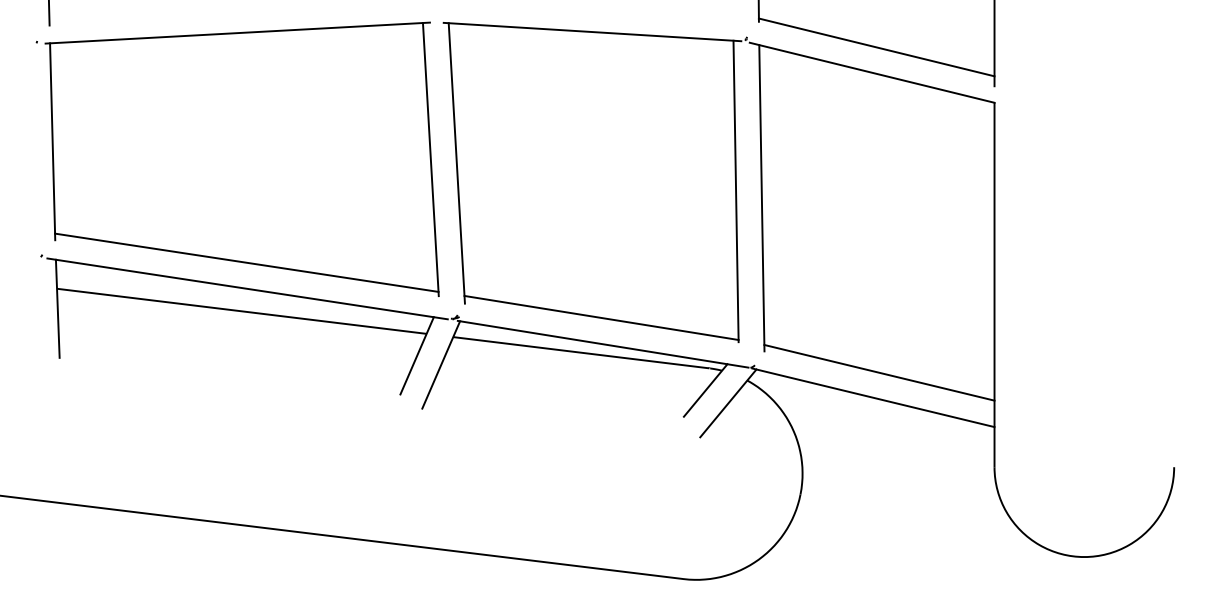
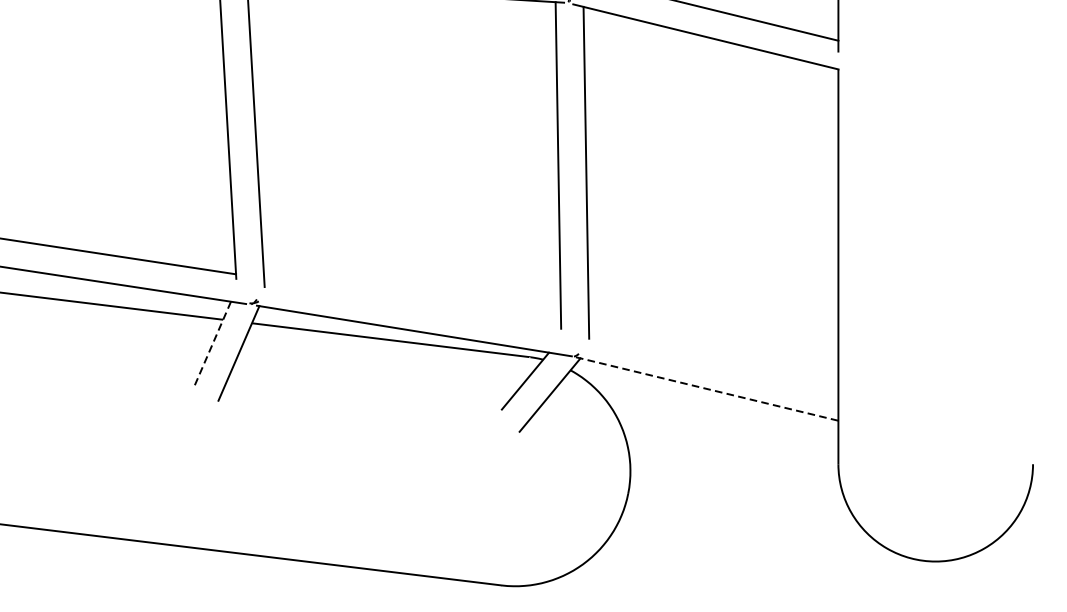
line: (601, 317) -> (412, 302), removed
line: (416, 356) -> (212, 344), solid -> dashed
line: (879, 372) -> (713, 361), removed
line: (873, 397) -> (707, 388), solid -> dashed

